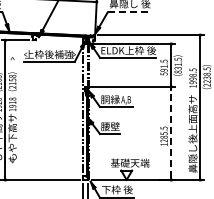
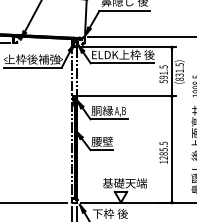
line: (130, 12) -> (125, 11), dashed -> solid
line: (171, 133) -> (172, 149), dashed -> solid

